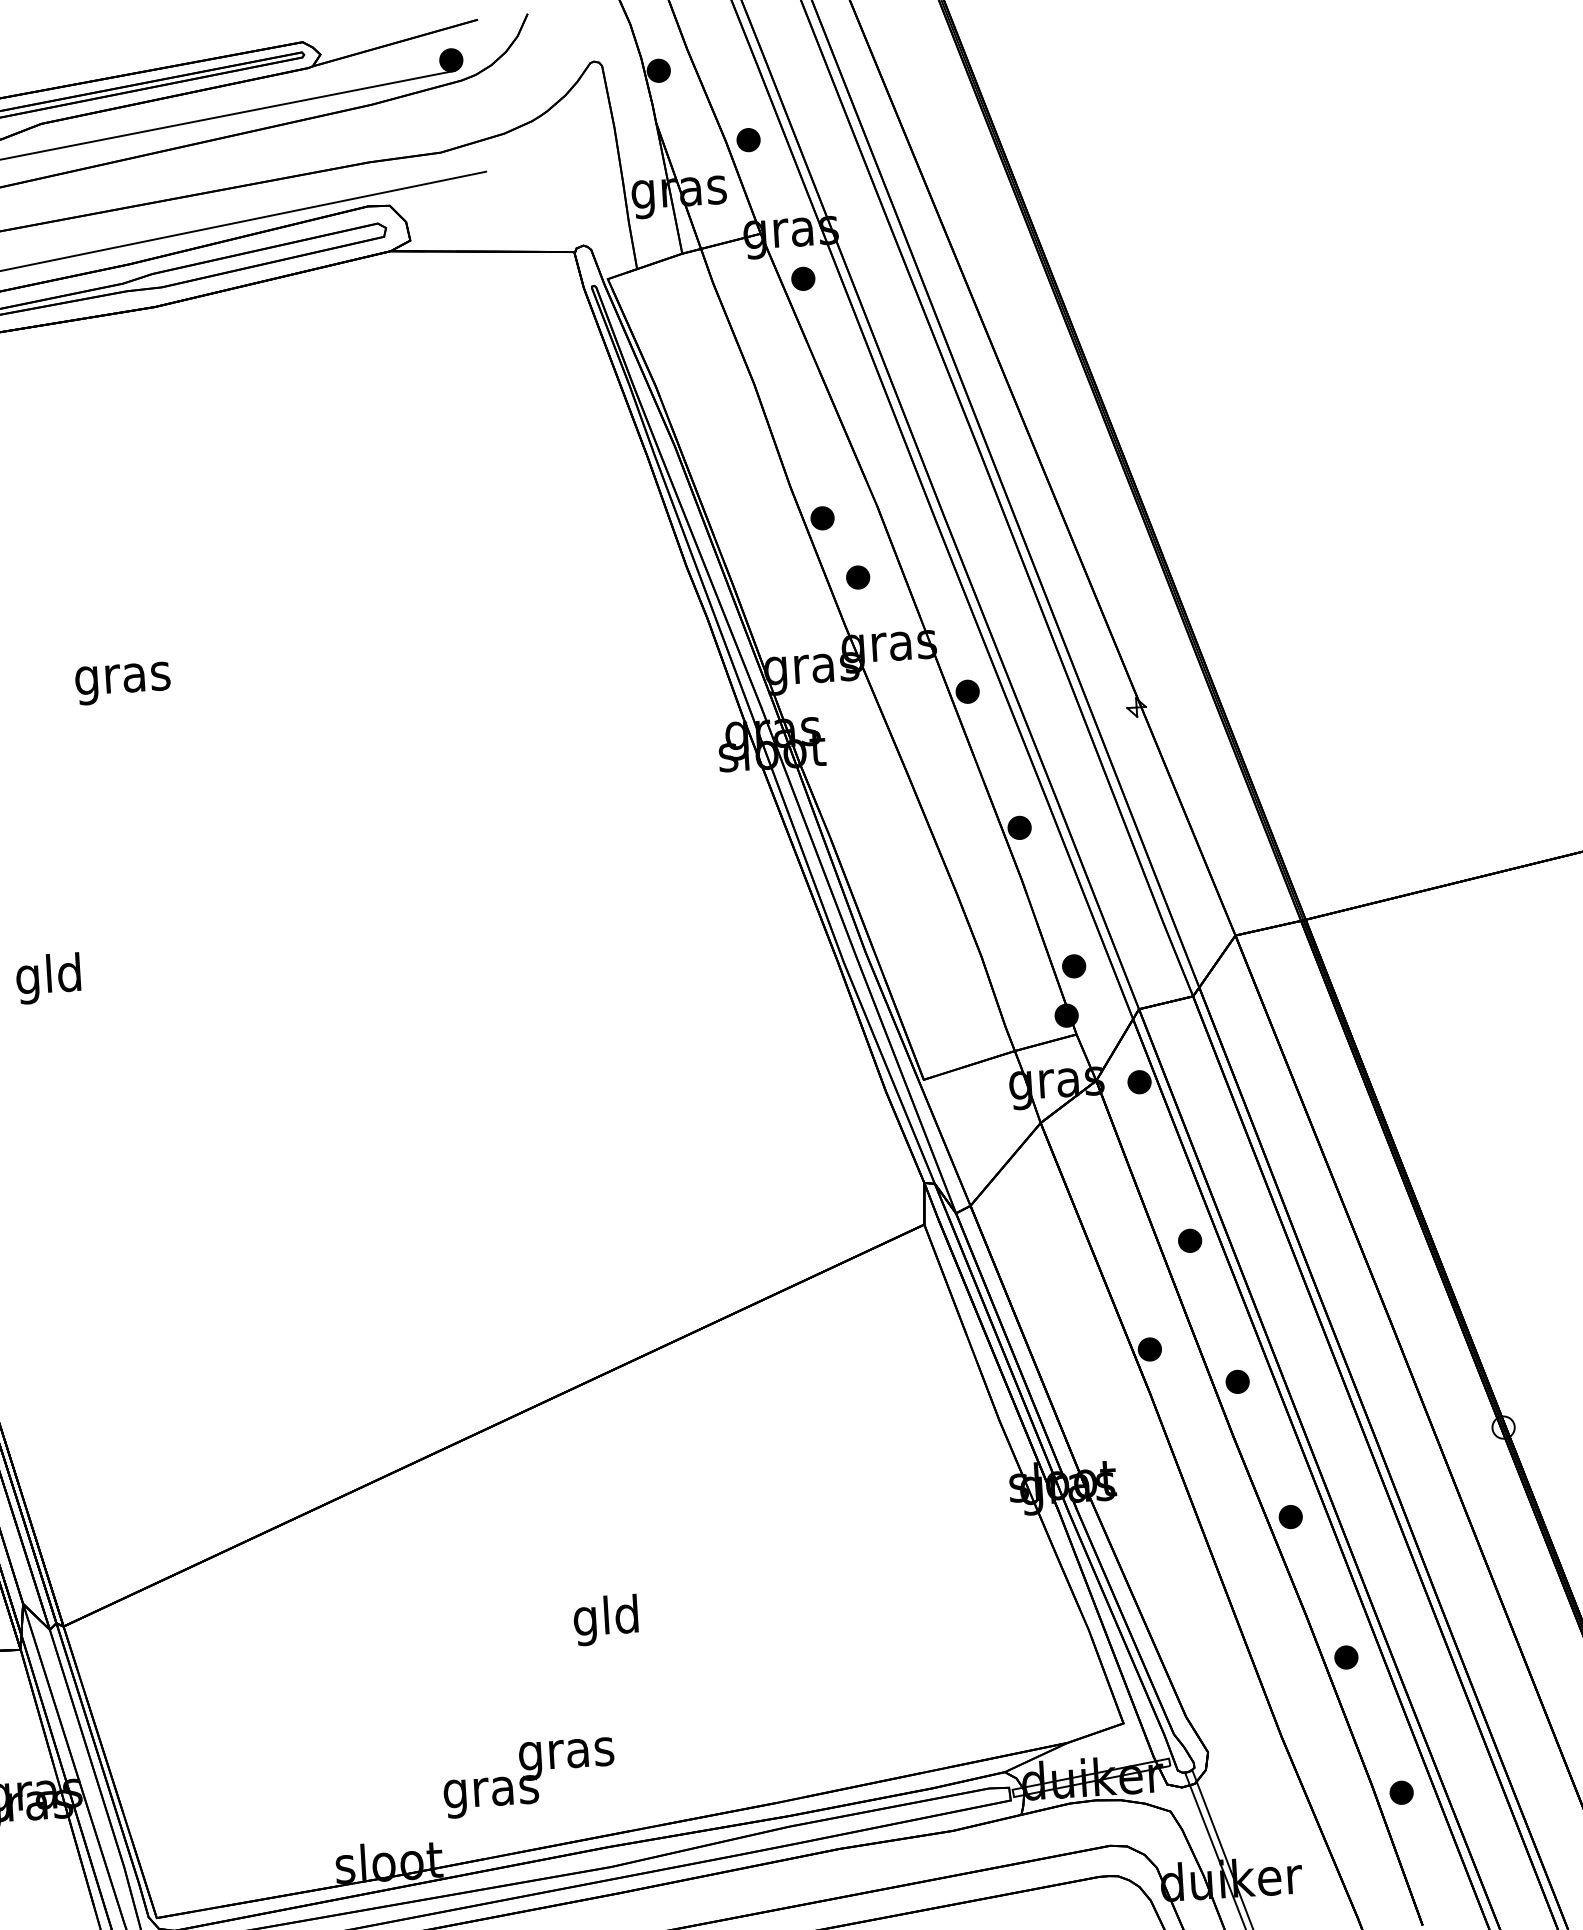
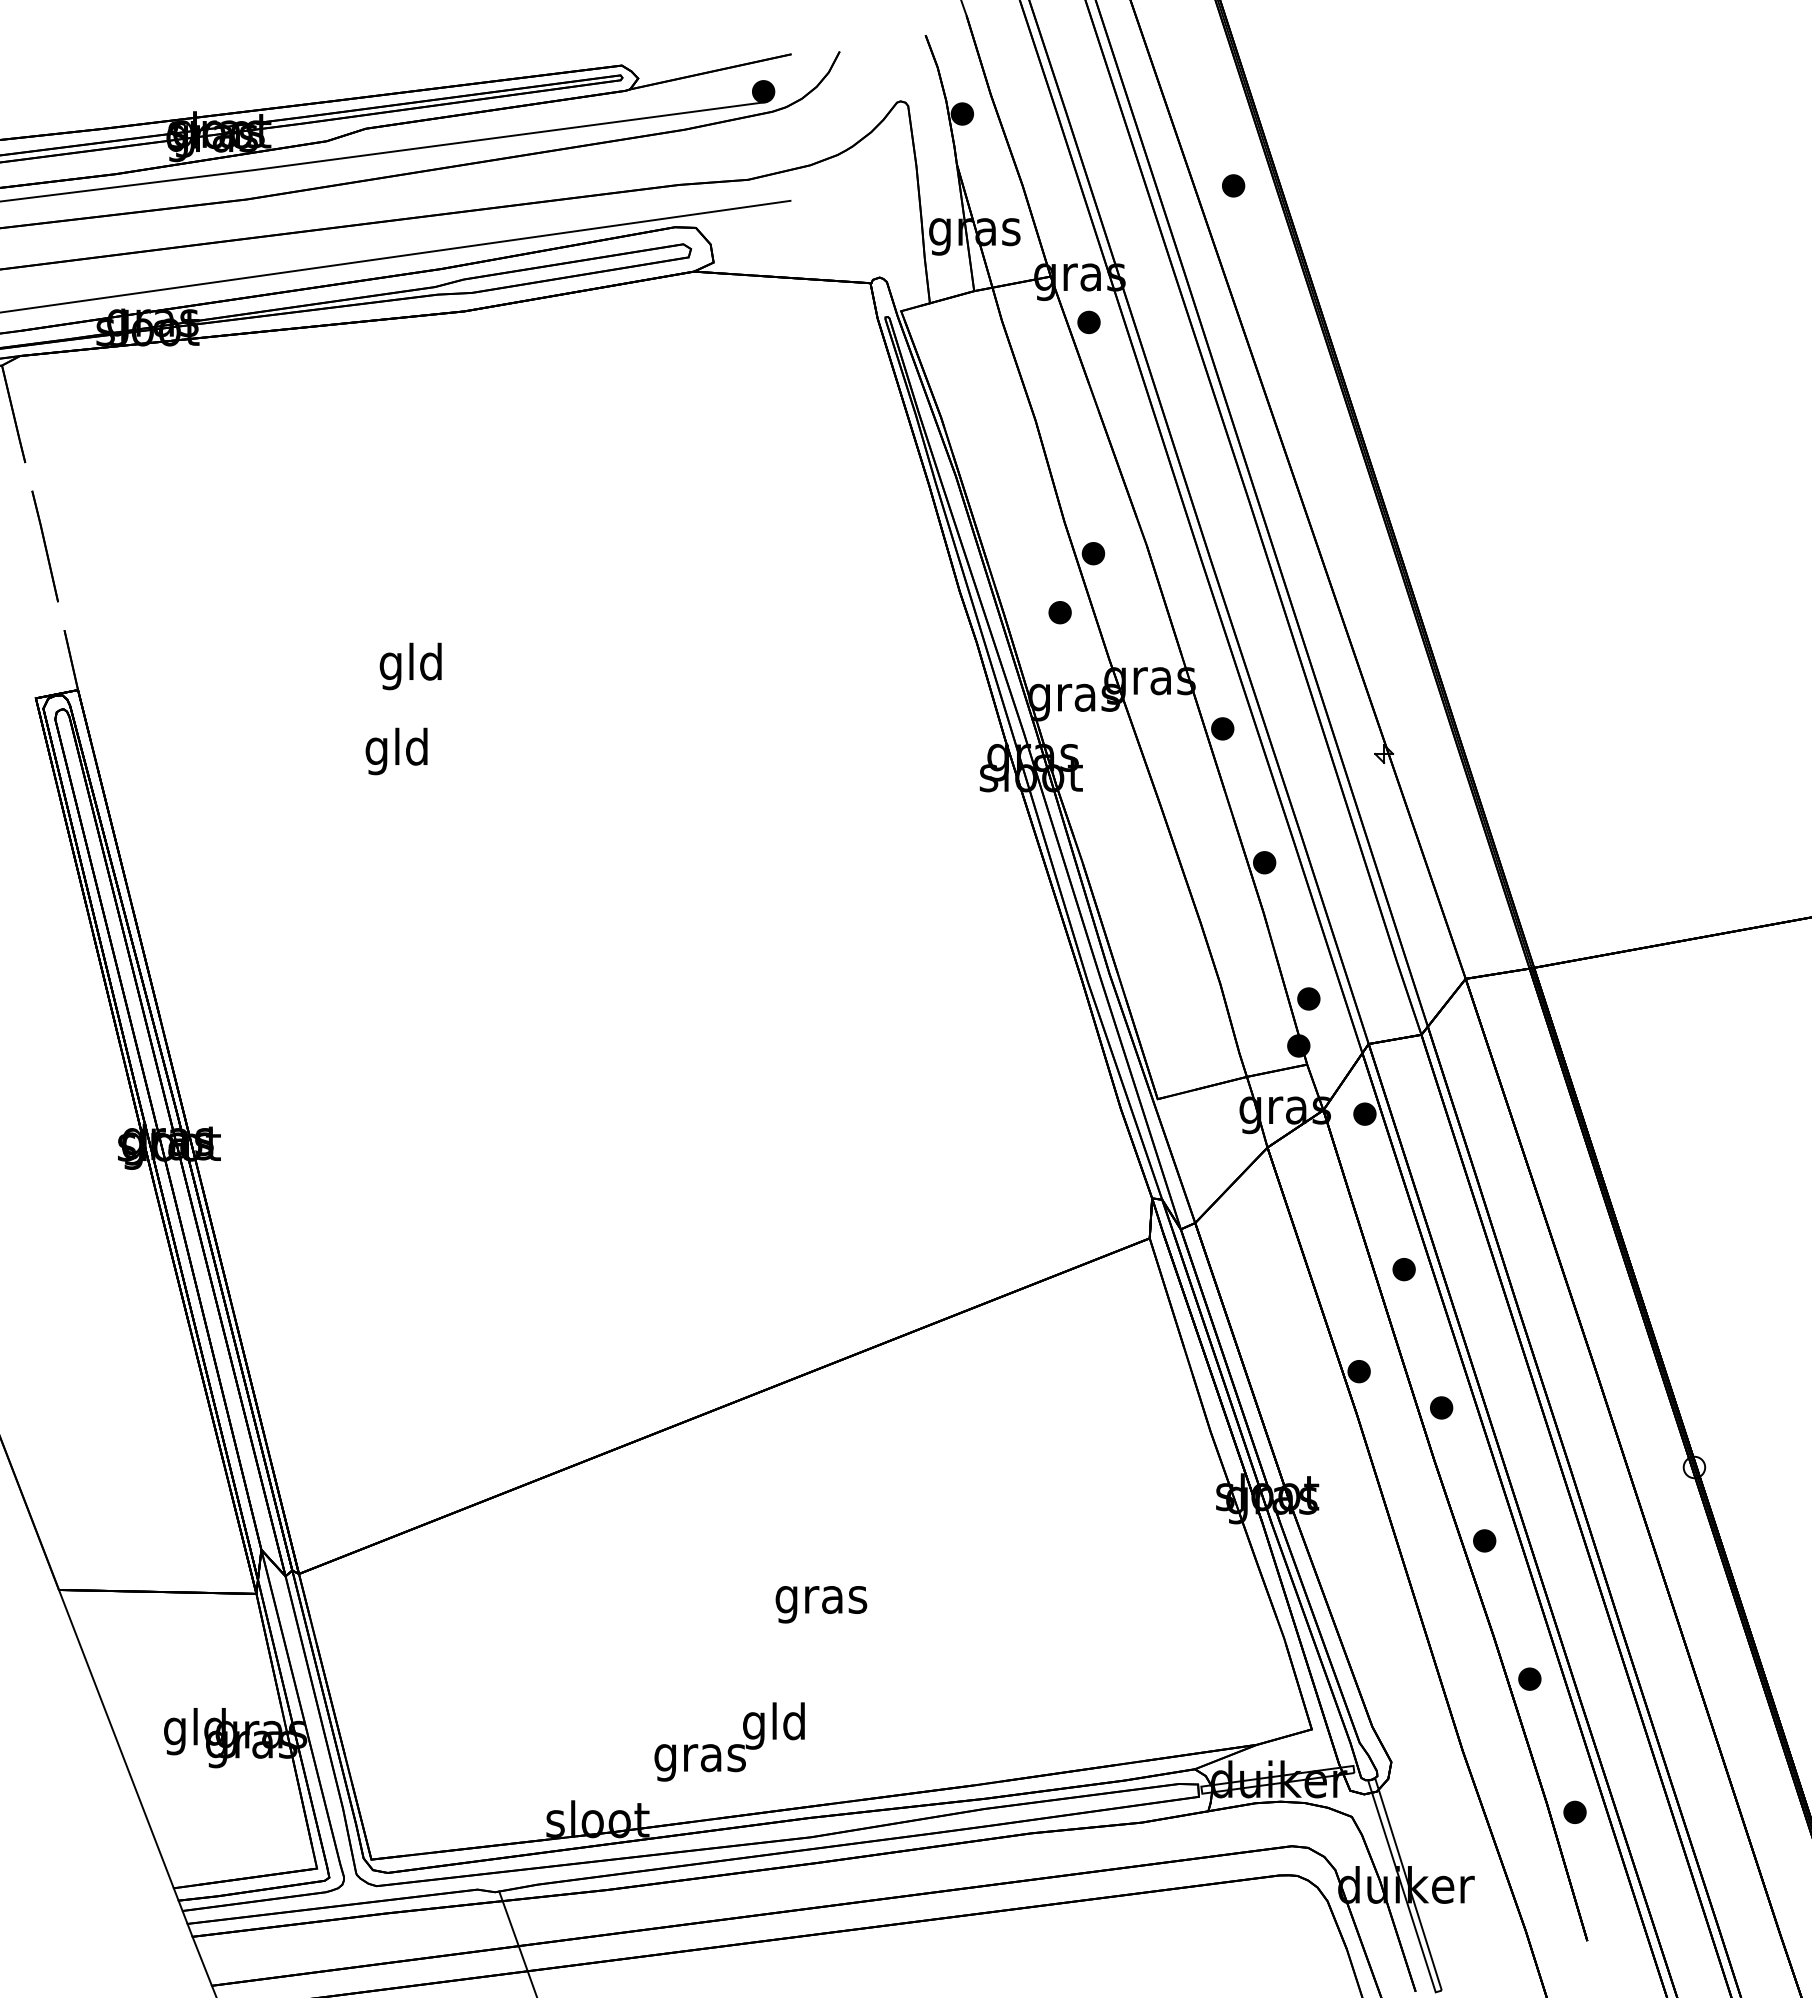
part: (748, 139) -> (1233, 185), moved
part: (857, 577) -> (1059, 612), moved
text: (122, 678) -> (411, 666), gras -> gld
text: (48, 978) -> (396, 751), moved
text: (606, 1619) -> (821, 1599), gld -> gras
text: (566, 1753) -> (774, 1725), gras -> gld

